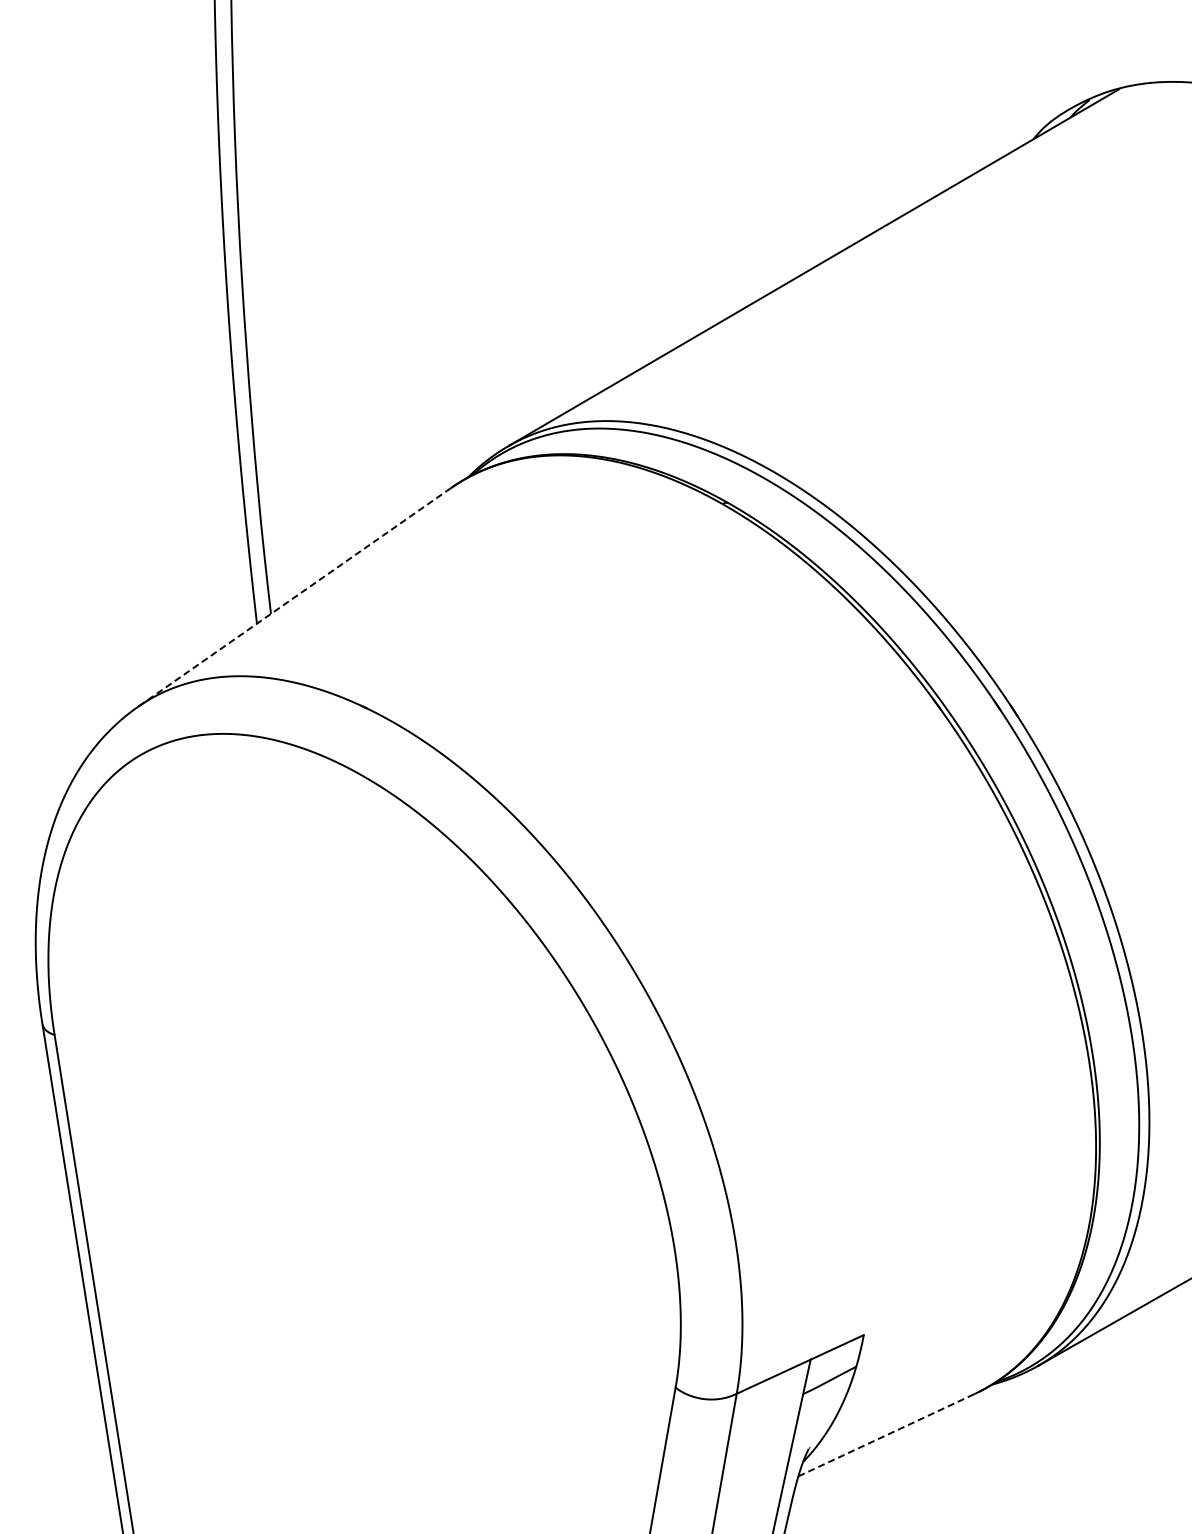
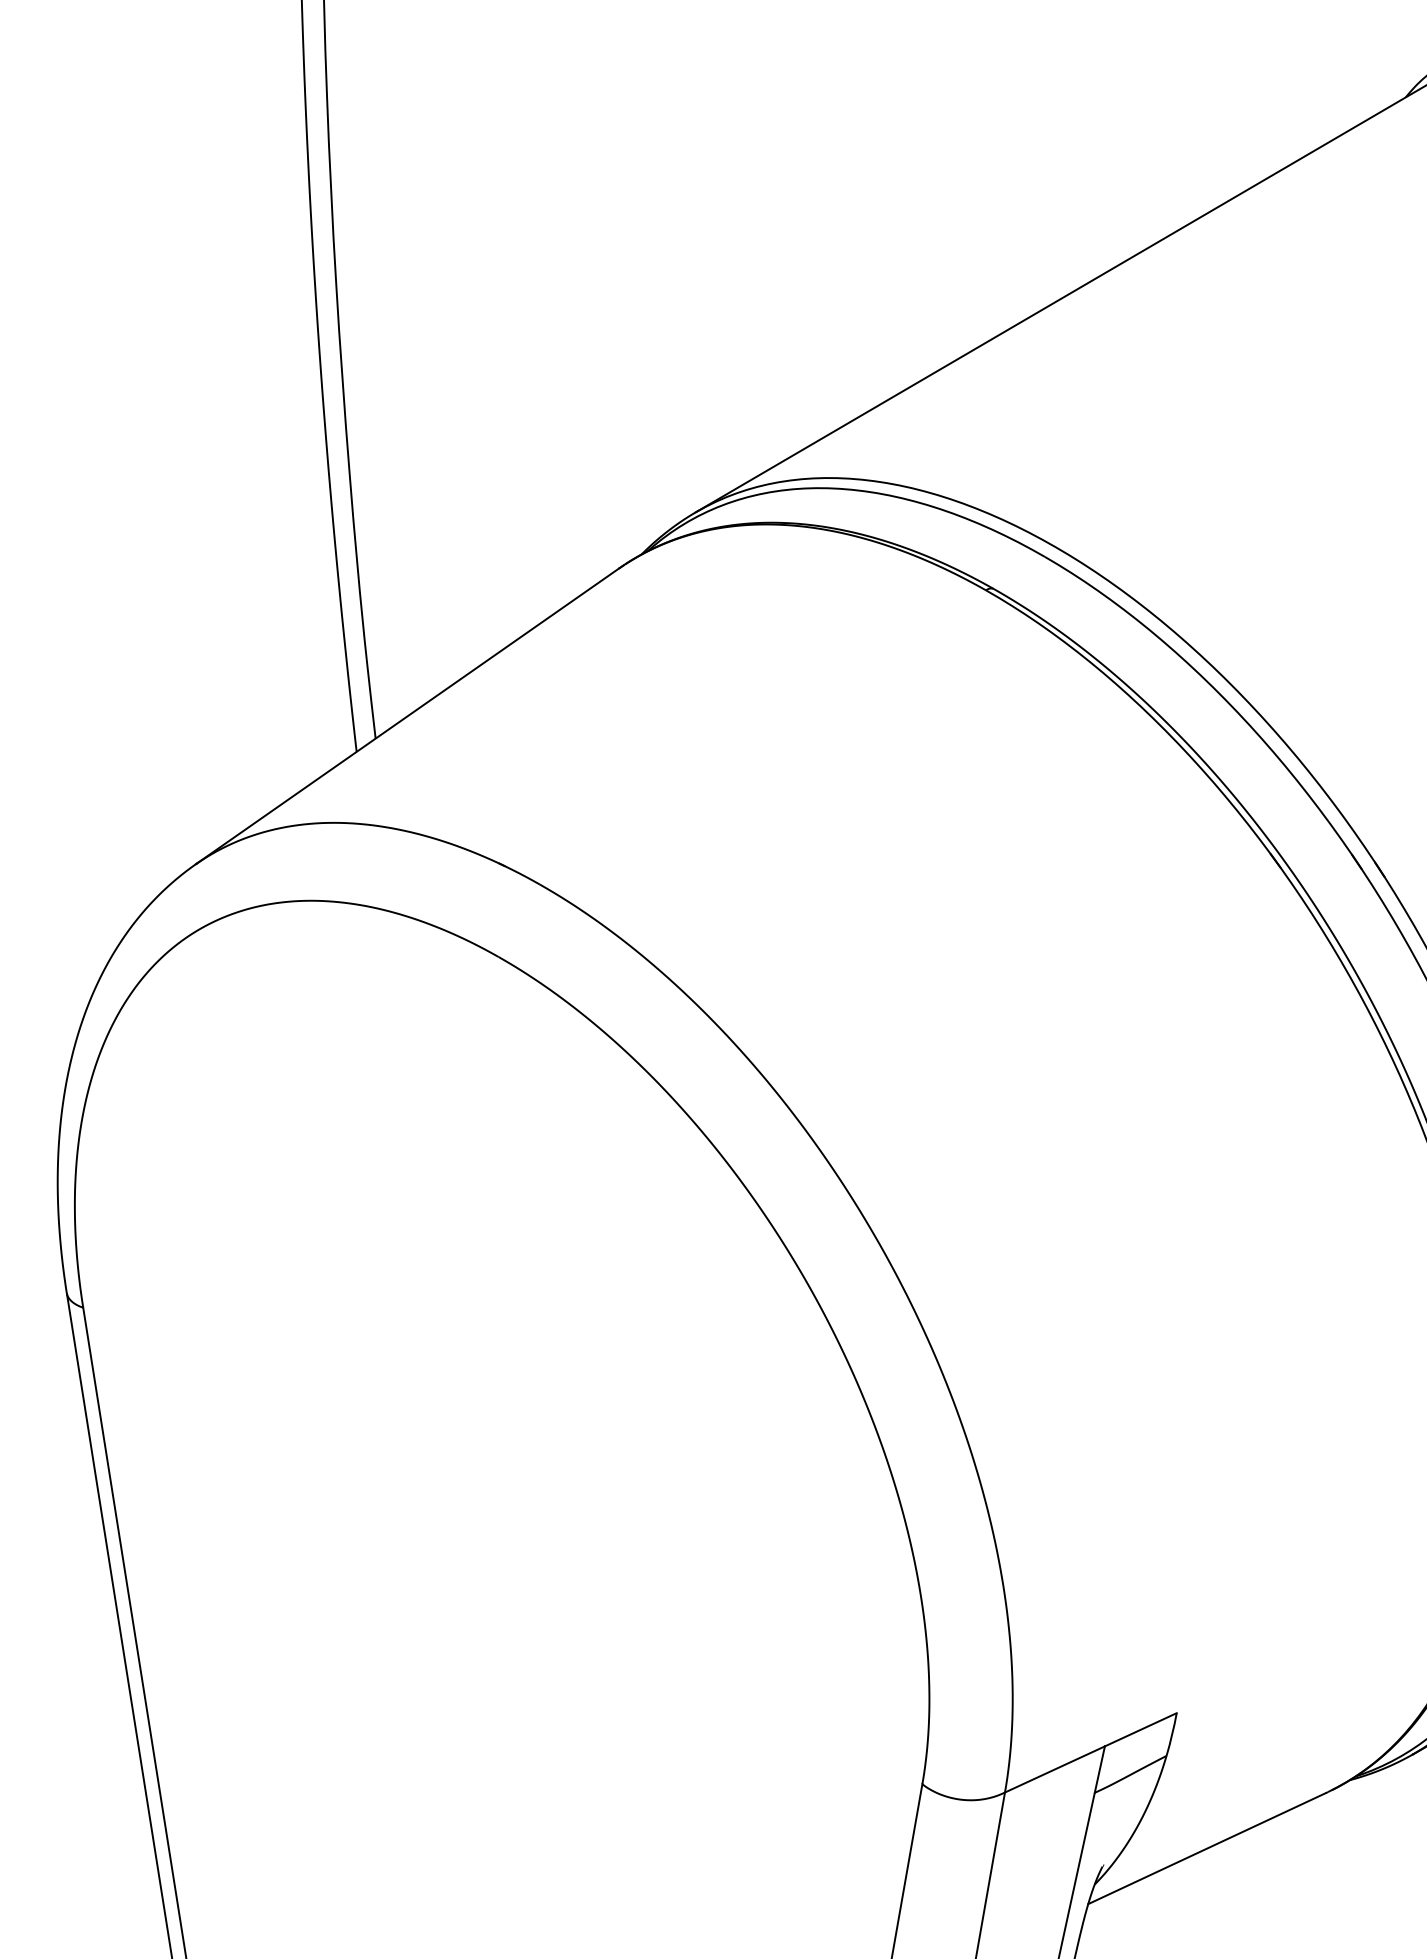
line: (294, 597) -> (407, 716), dashed -> solid
line: (886, 1435) -> (1207, 1848), dashed -> solid

